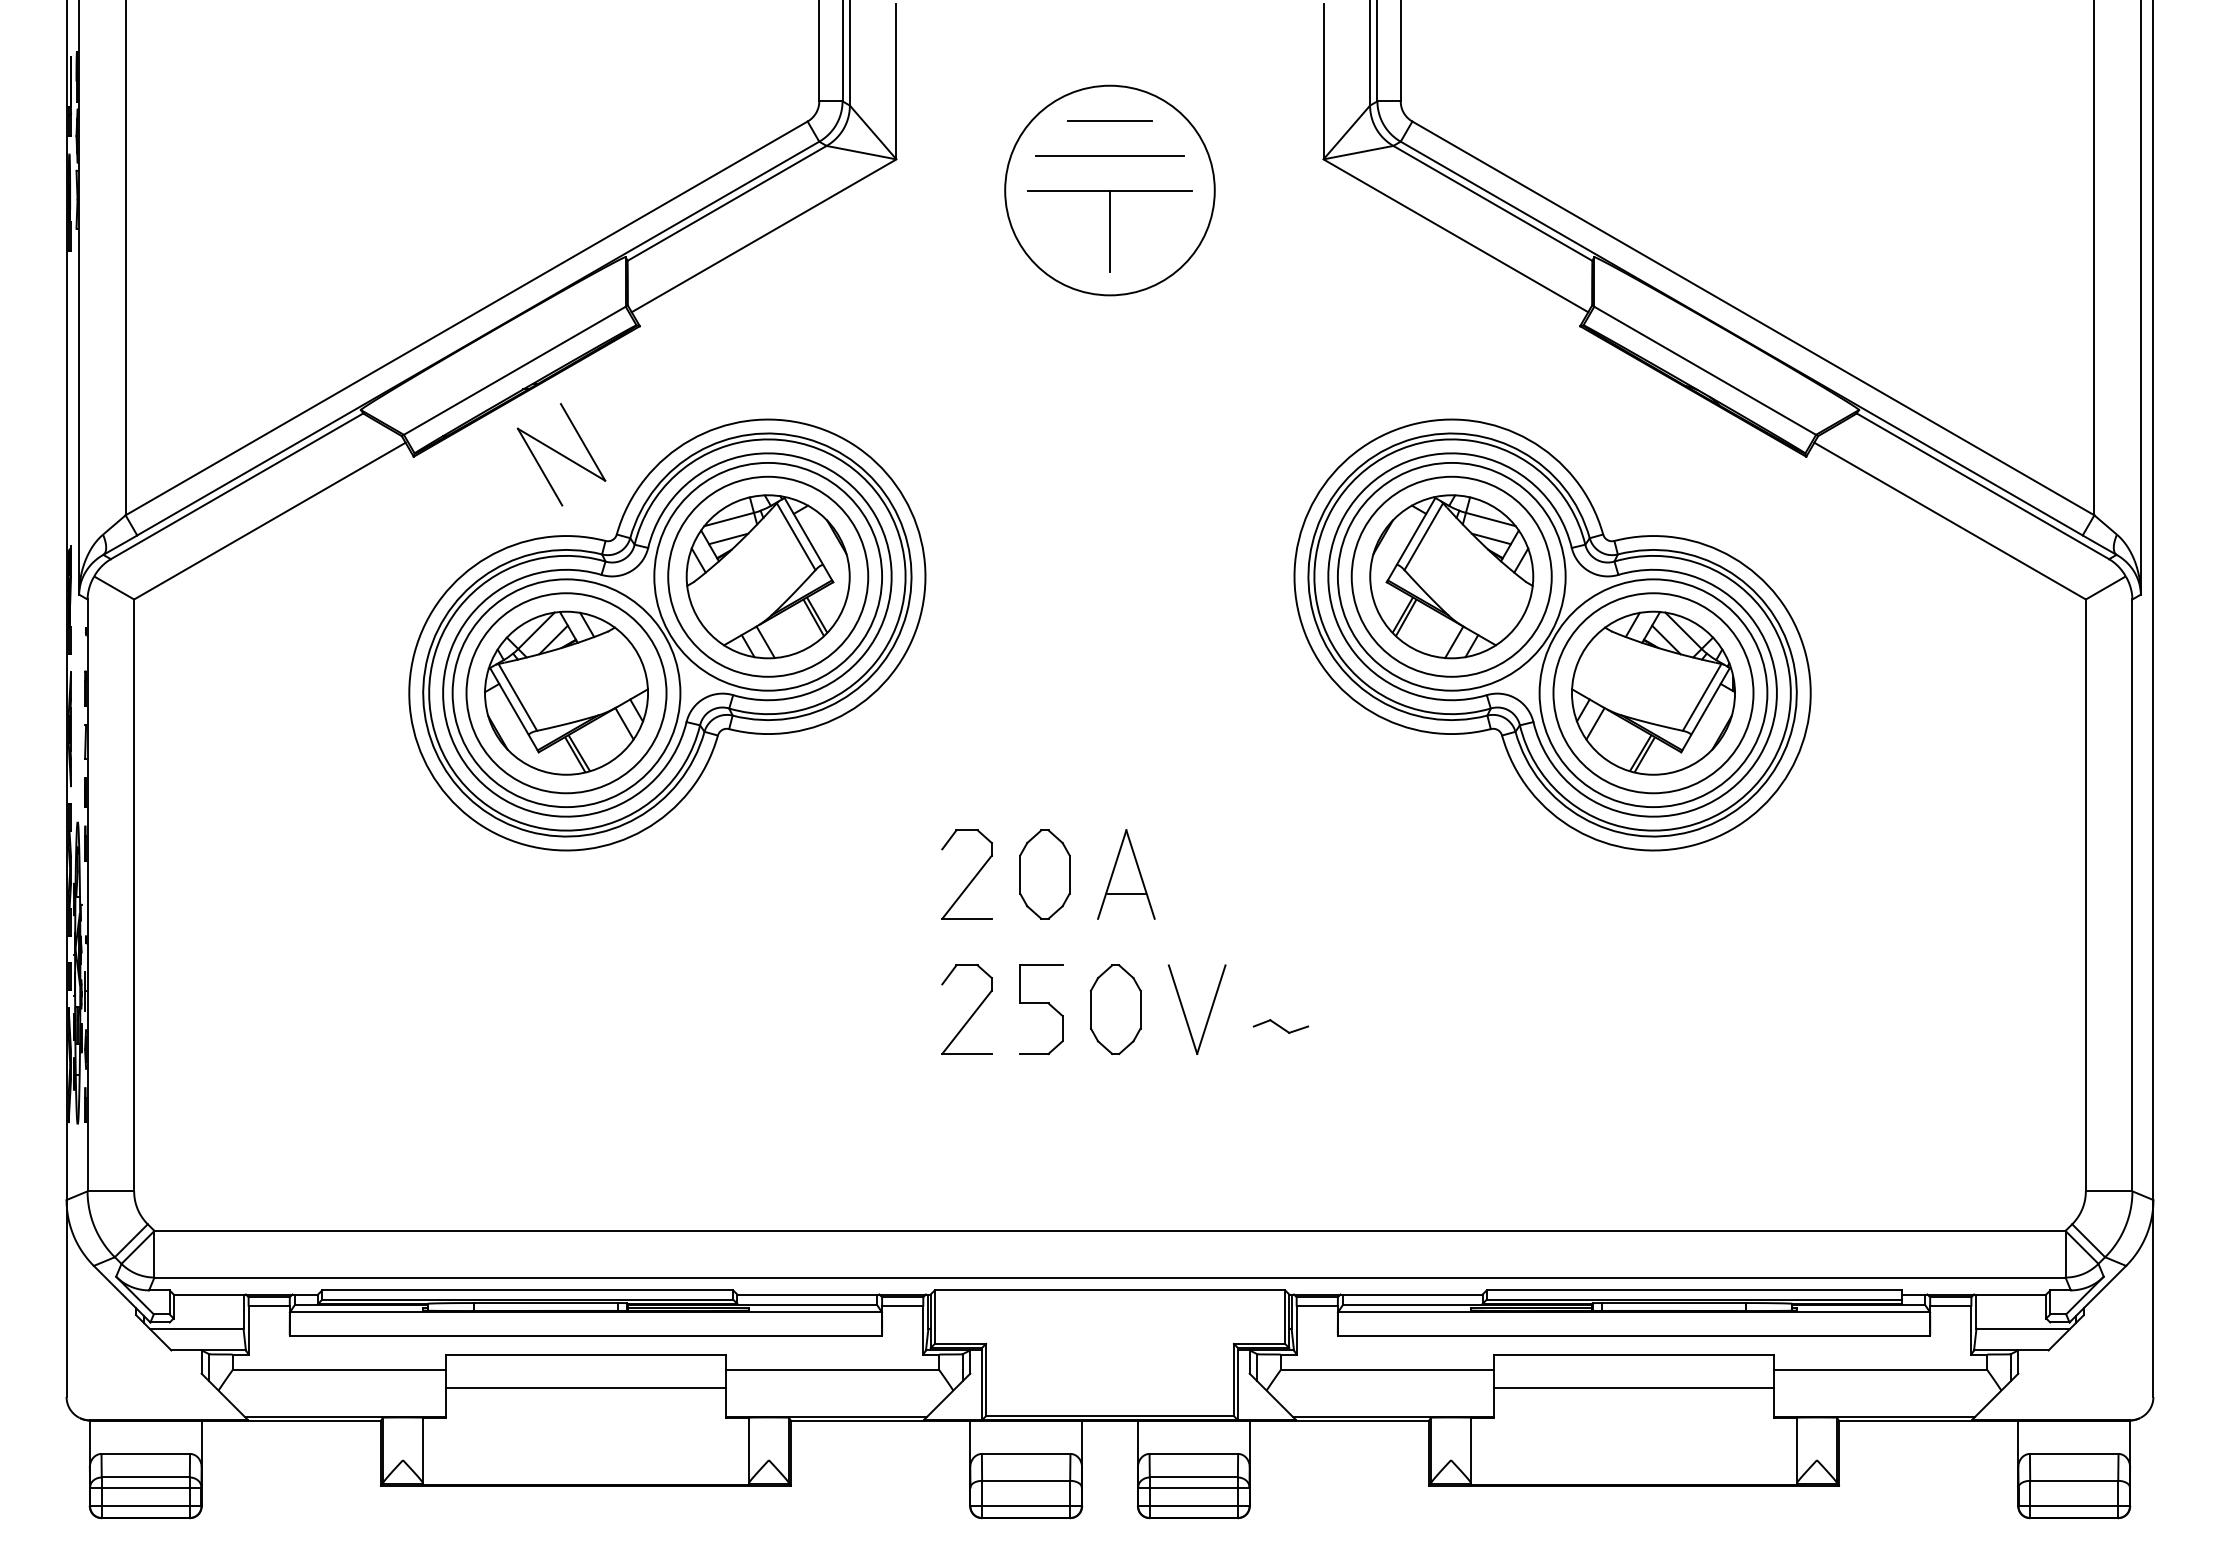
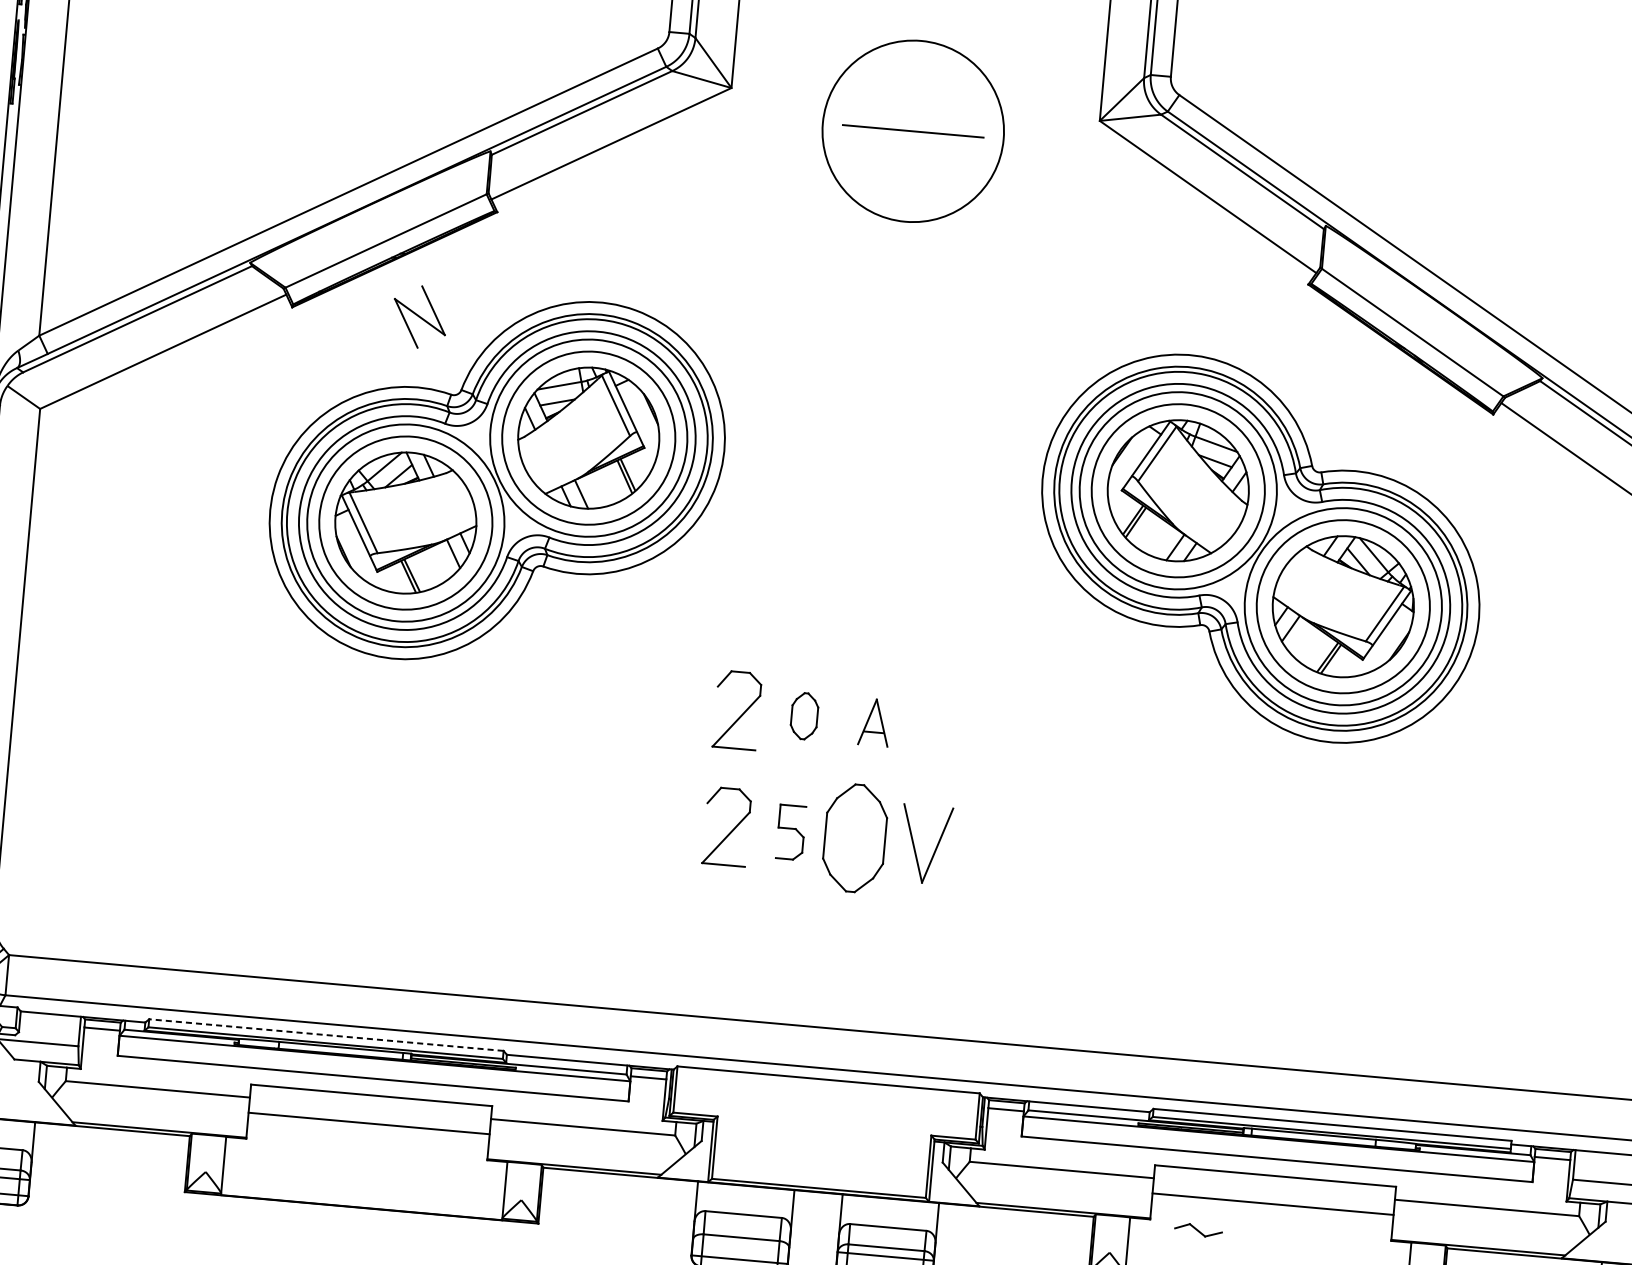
line: (1110, 120) -> (919, 70), removed
line: (1109, 155) -> (915, 101), removed
line: (1109, 231) -> (909, 166), removed
part: (561, 454) -> (419, 316), size x0.7
part: (1044, 874) -> (804, 716), size x0.6
part: (1126, 874) -> (874, 722), size x0.6
part: (1041, 1009) -> (791, 832), size x0.7
part: (1115, 1009) -> (854, 838), size x1.4
part: (1280, 1026) -> (1198, 1230), moved
line: (527, 1290) -> (326, 1035), solid -> dashed

